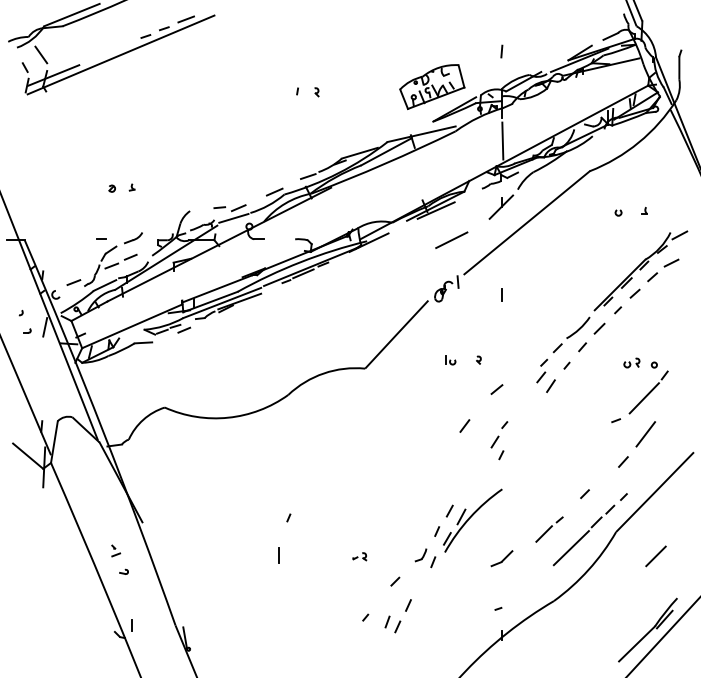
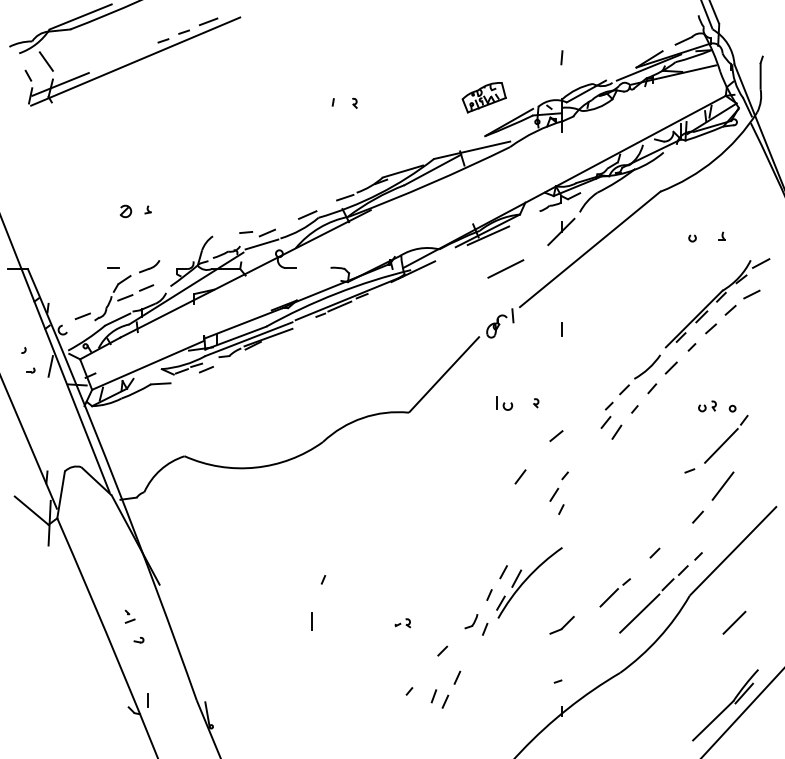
part: (432, 87) -> (484, 97), size x0.6
line: (502, 140) -> (562, 157), removed
part: (111, 188) -> (125, 210), size x1.6
part: (450, 360) -> (504, 403), size x1.4

